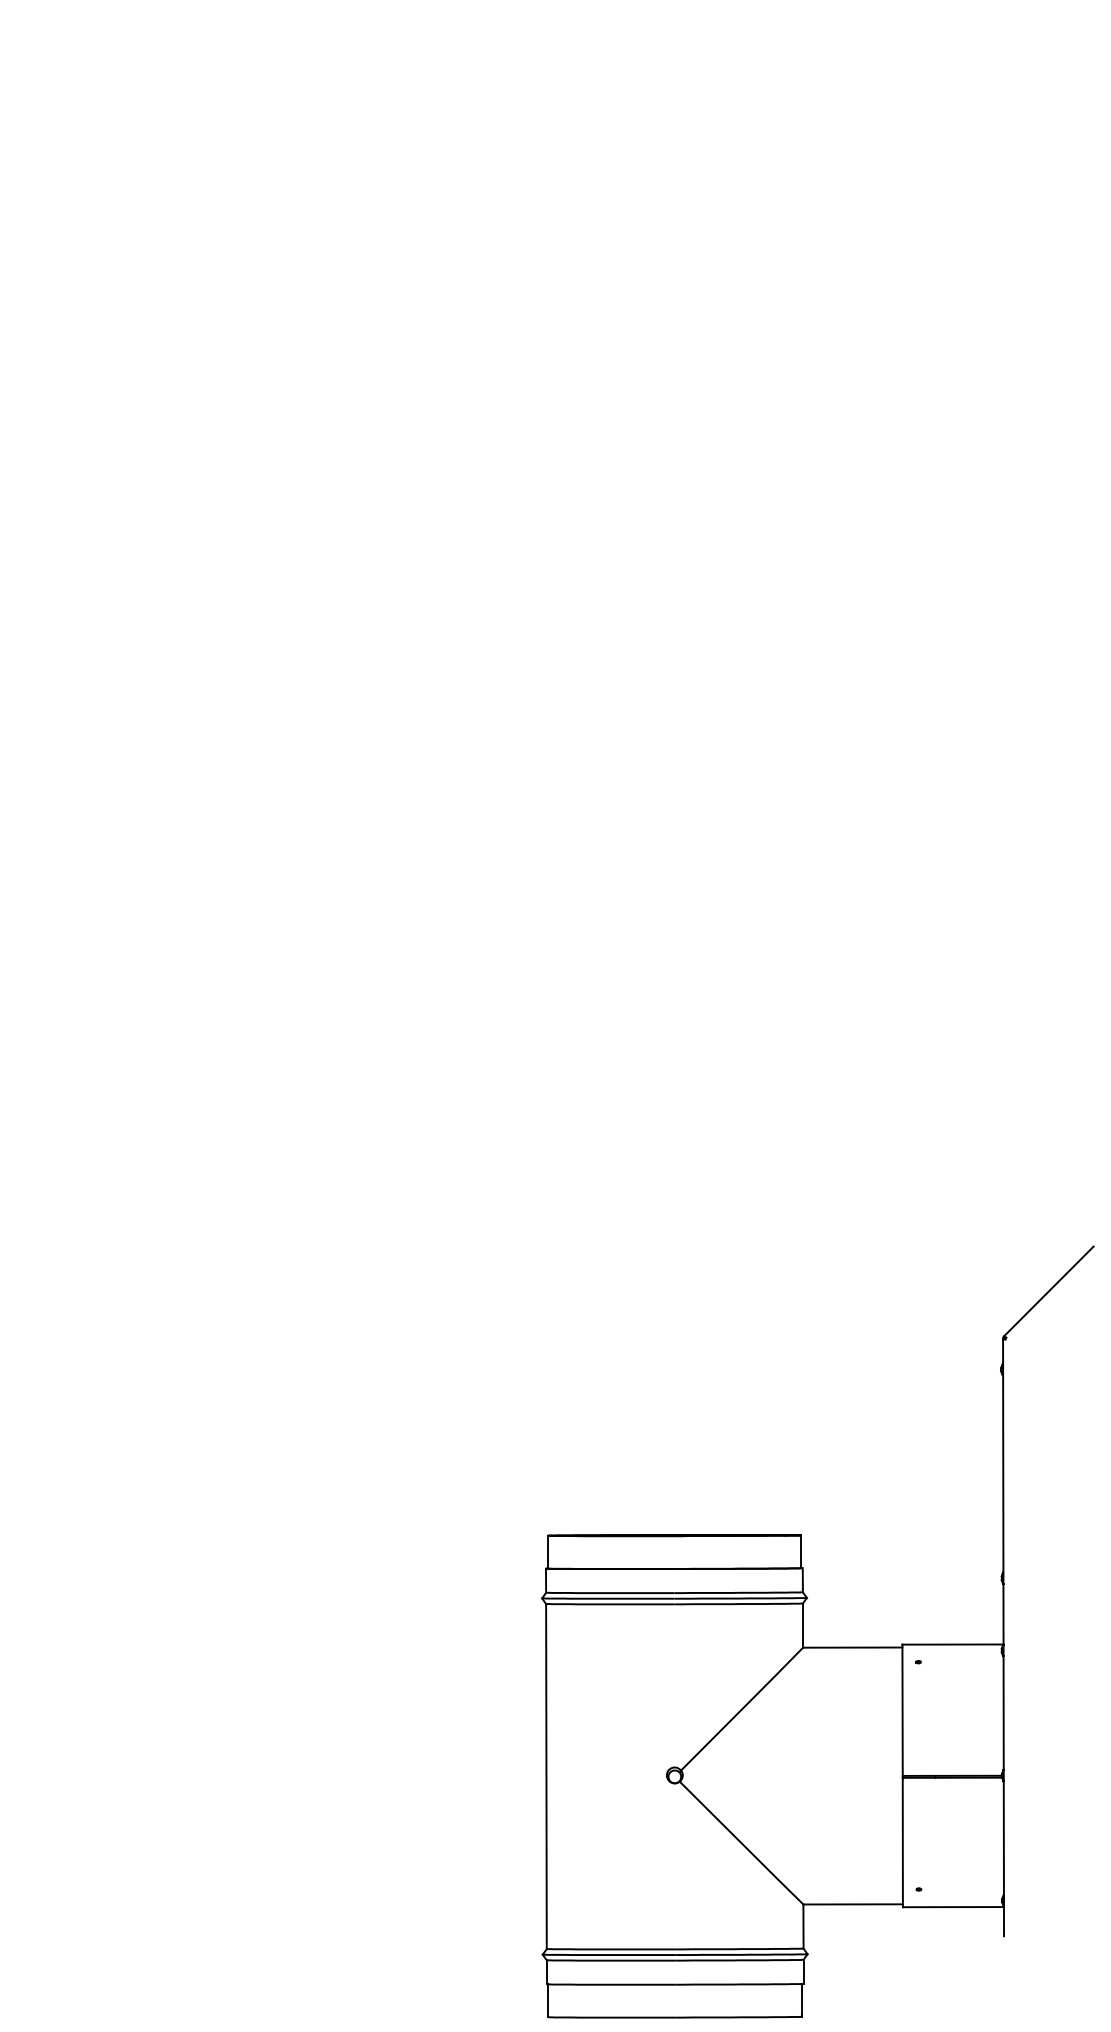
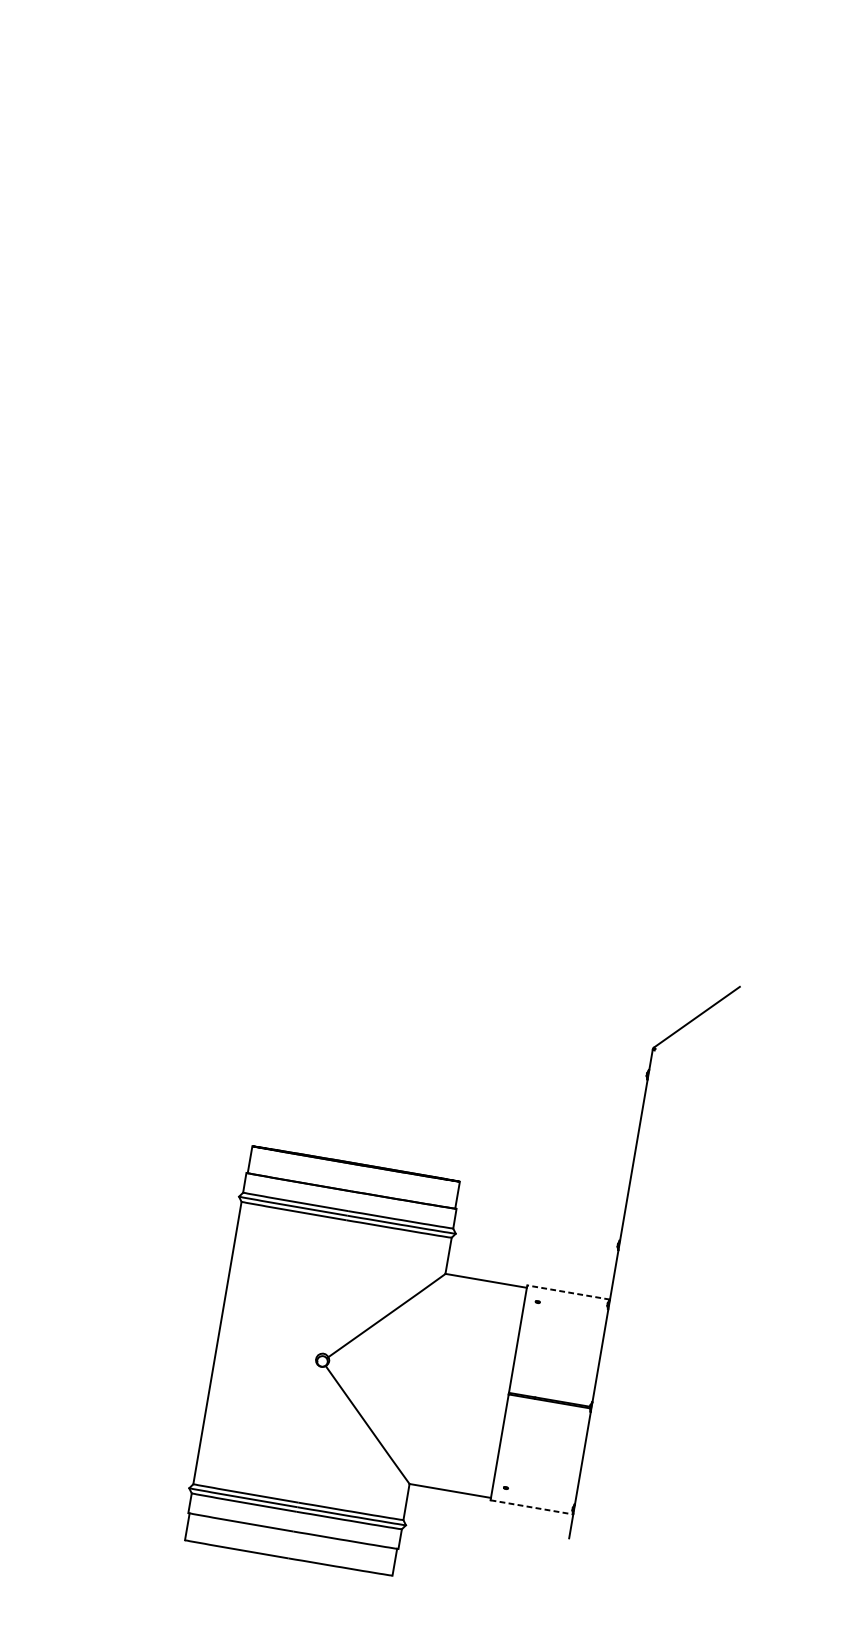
line: (952, 1644) -> (568, 1292), solid -> dashed
line: (953, 1907) -> (531, 1507), solid -> dashed

